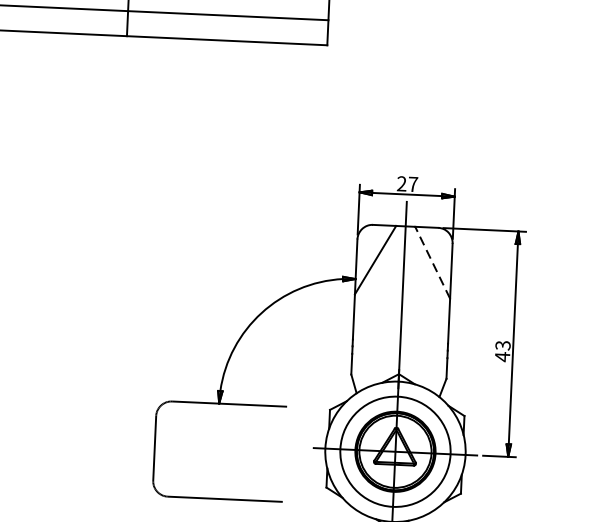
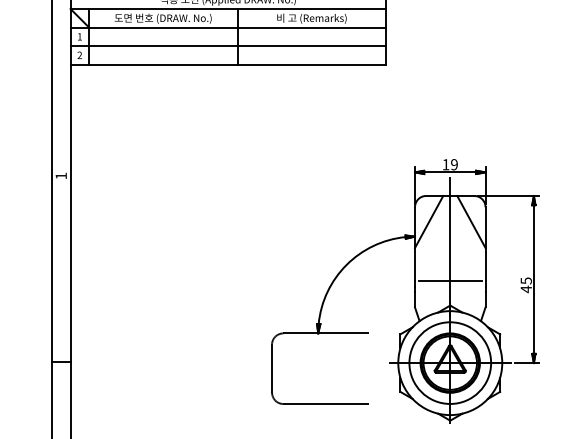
text: (406, 183) -> (449, 164), 27 -> 19
line: (432, 263) -> (471, 222), dashed -> solid
line: (400, 341) -> (450, 281), added
text: (502, 344) -> (525, 280), 43 -> 45

